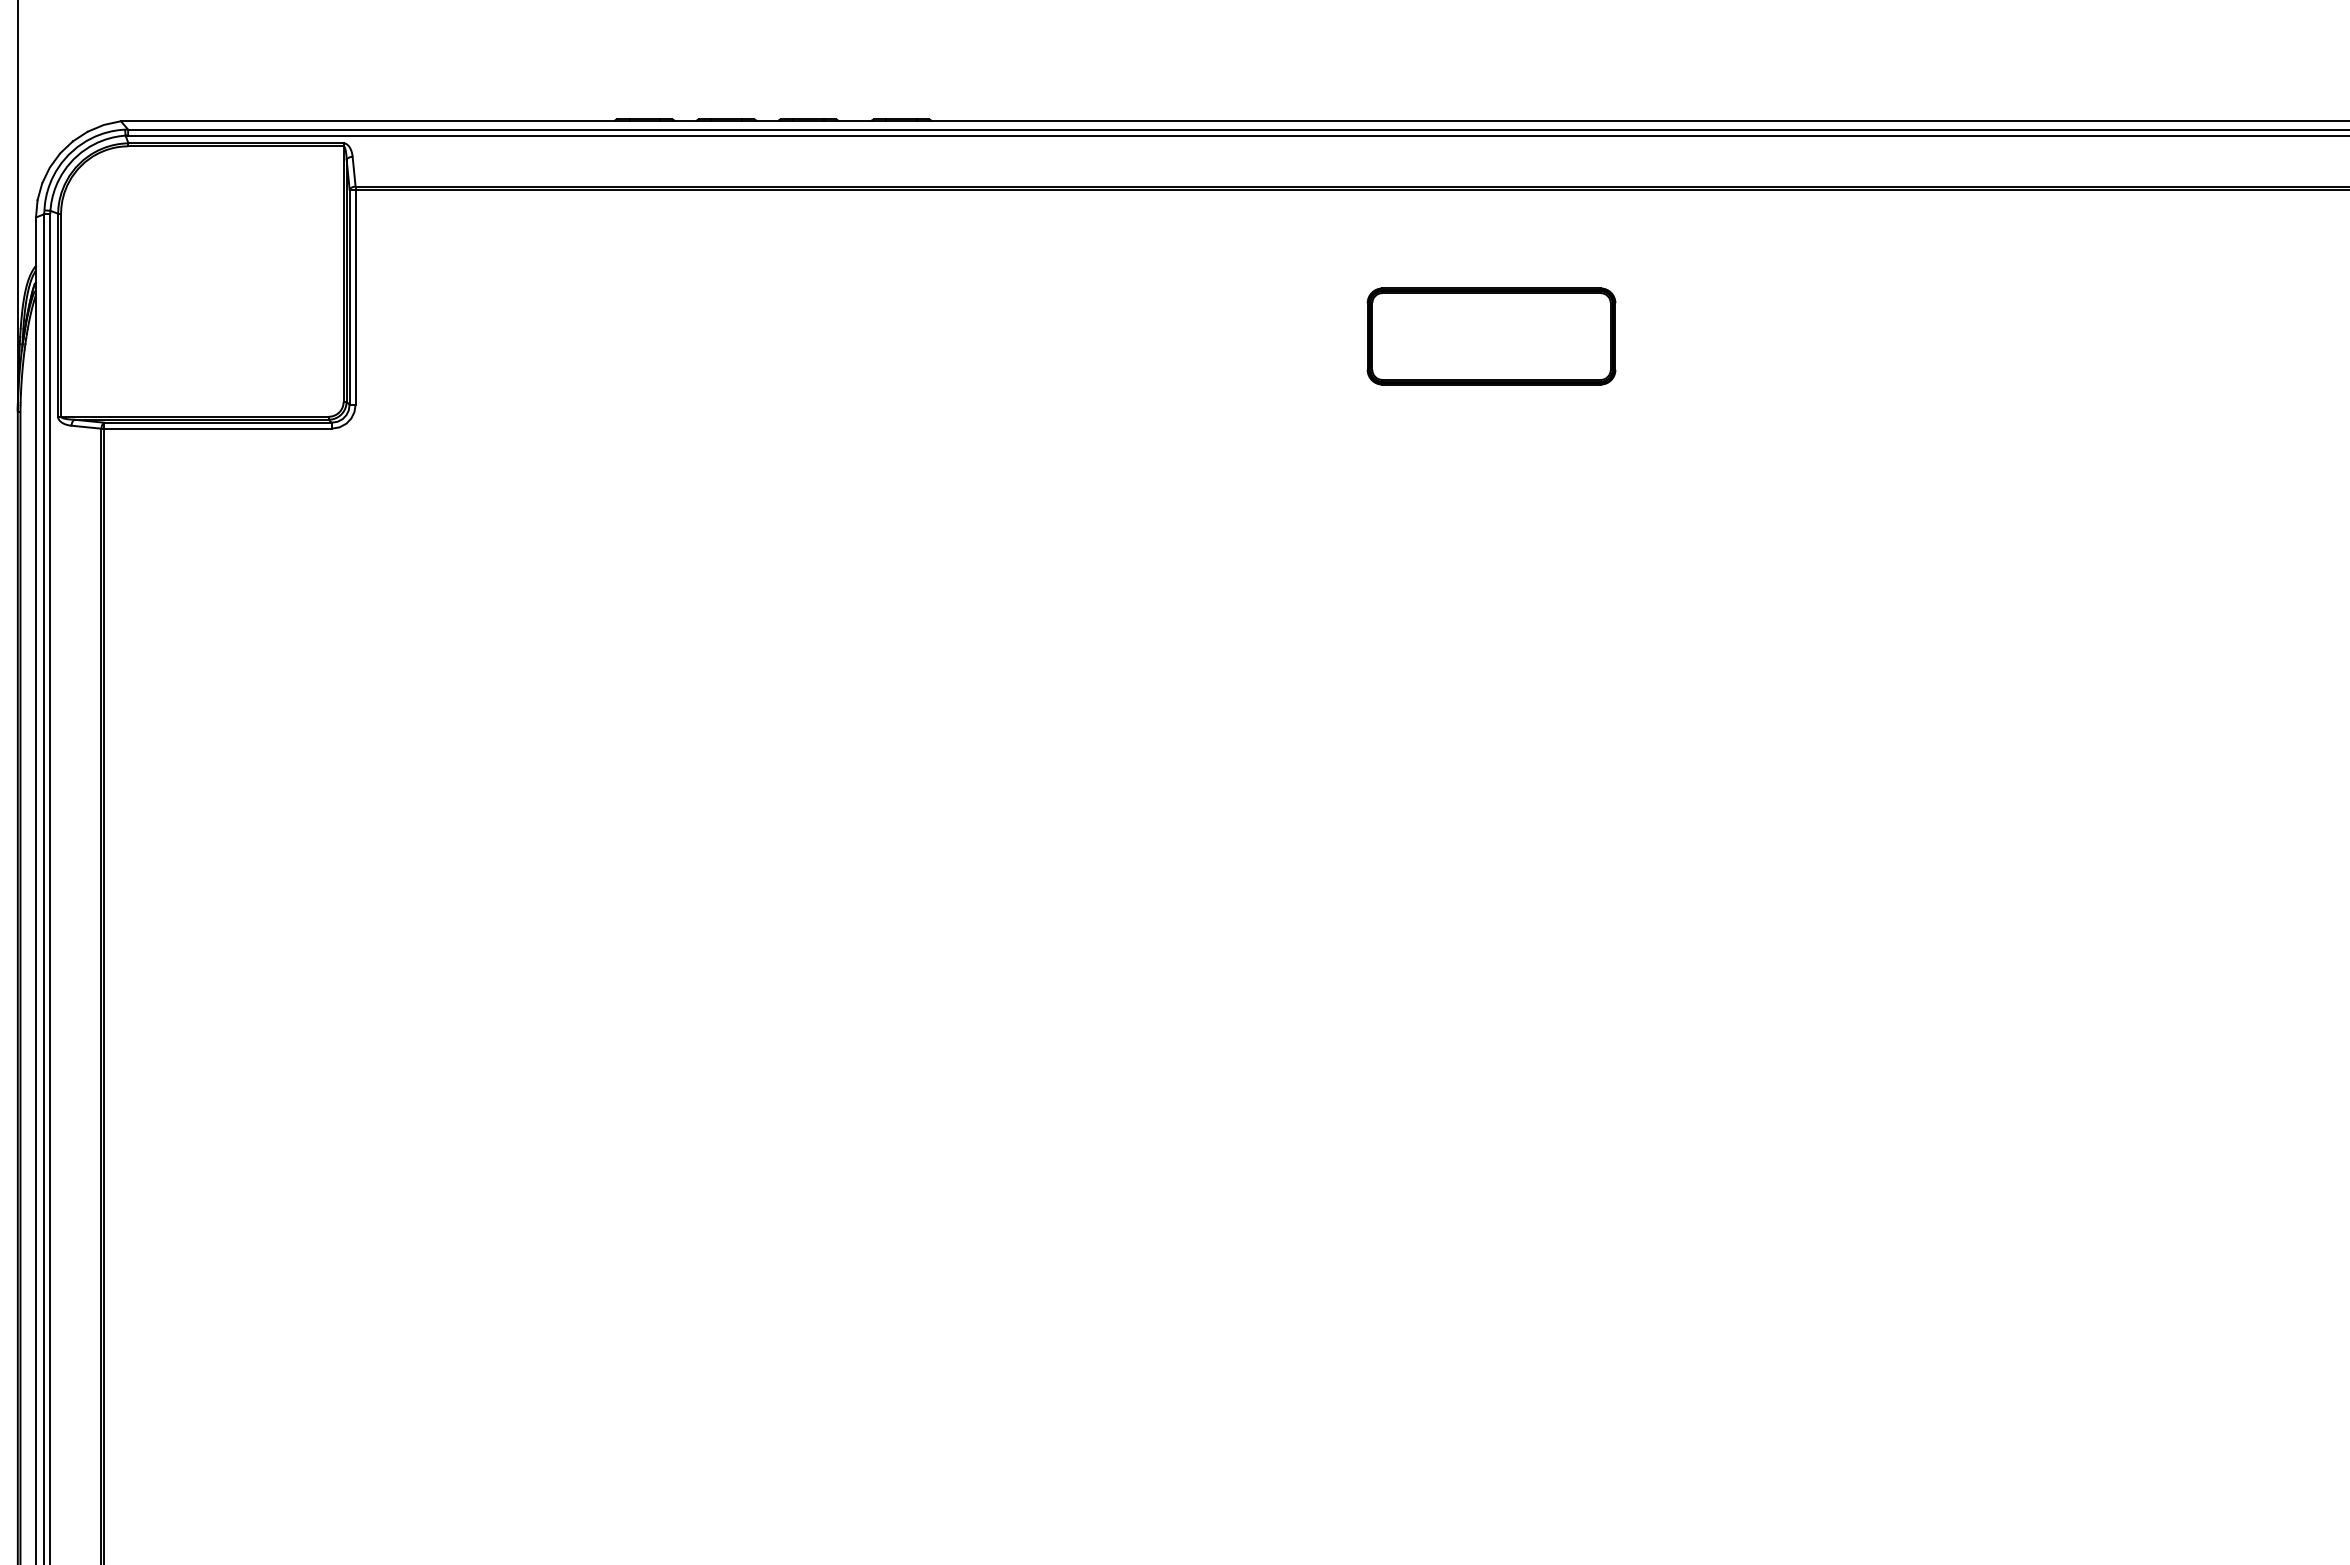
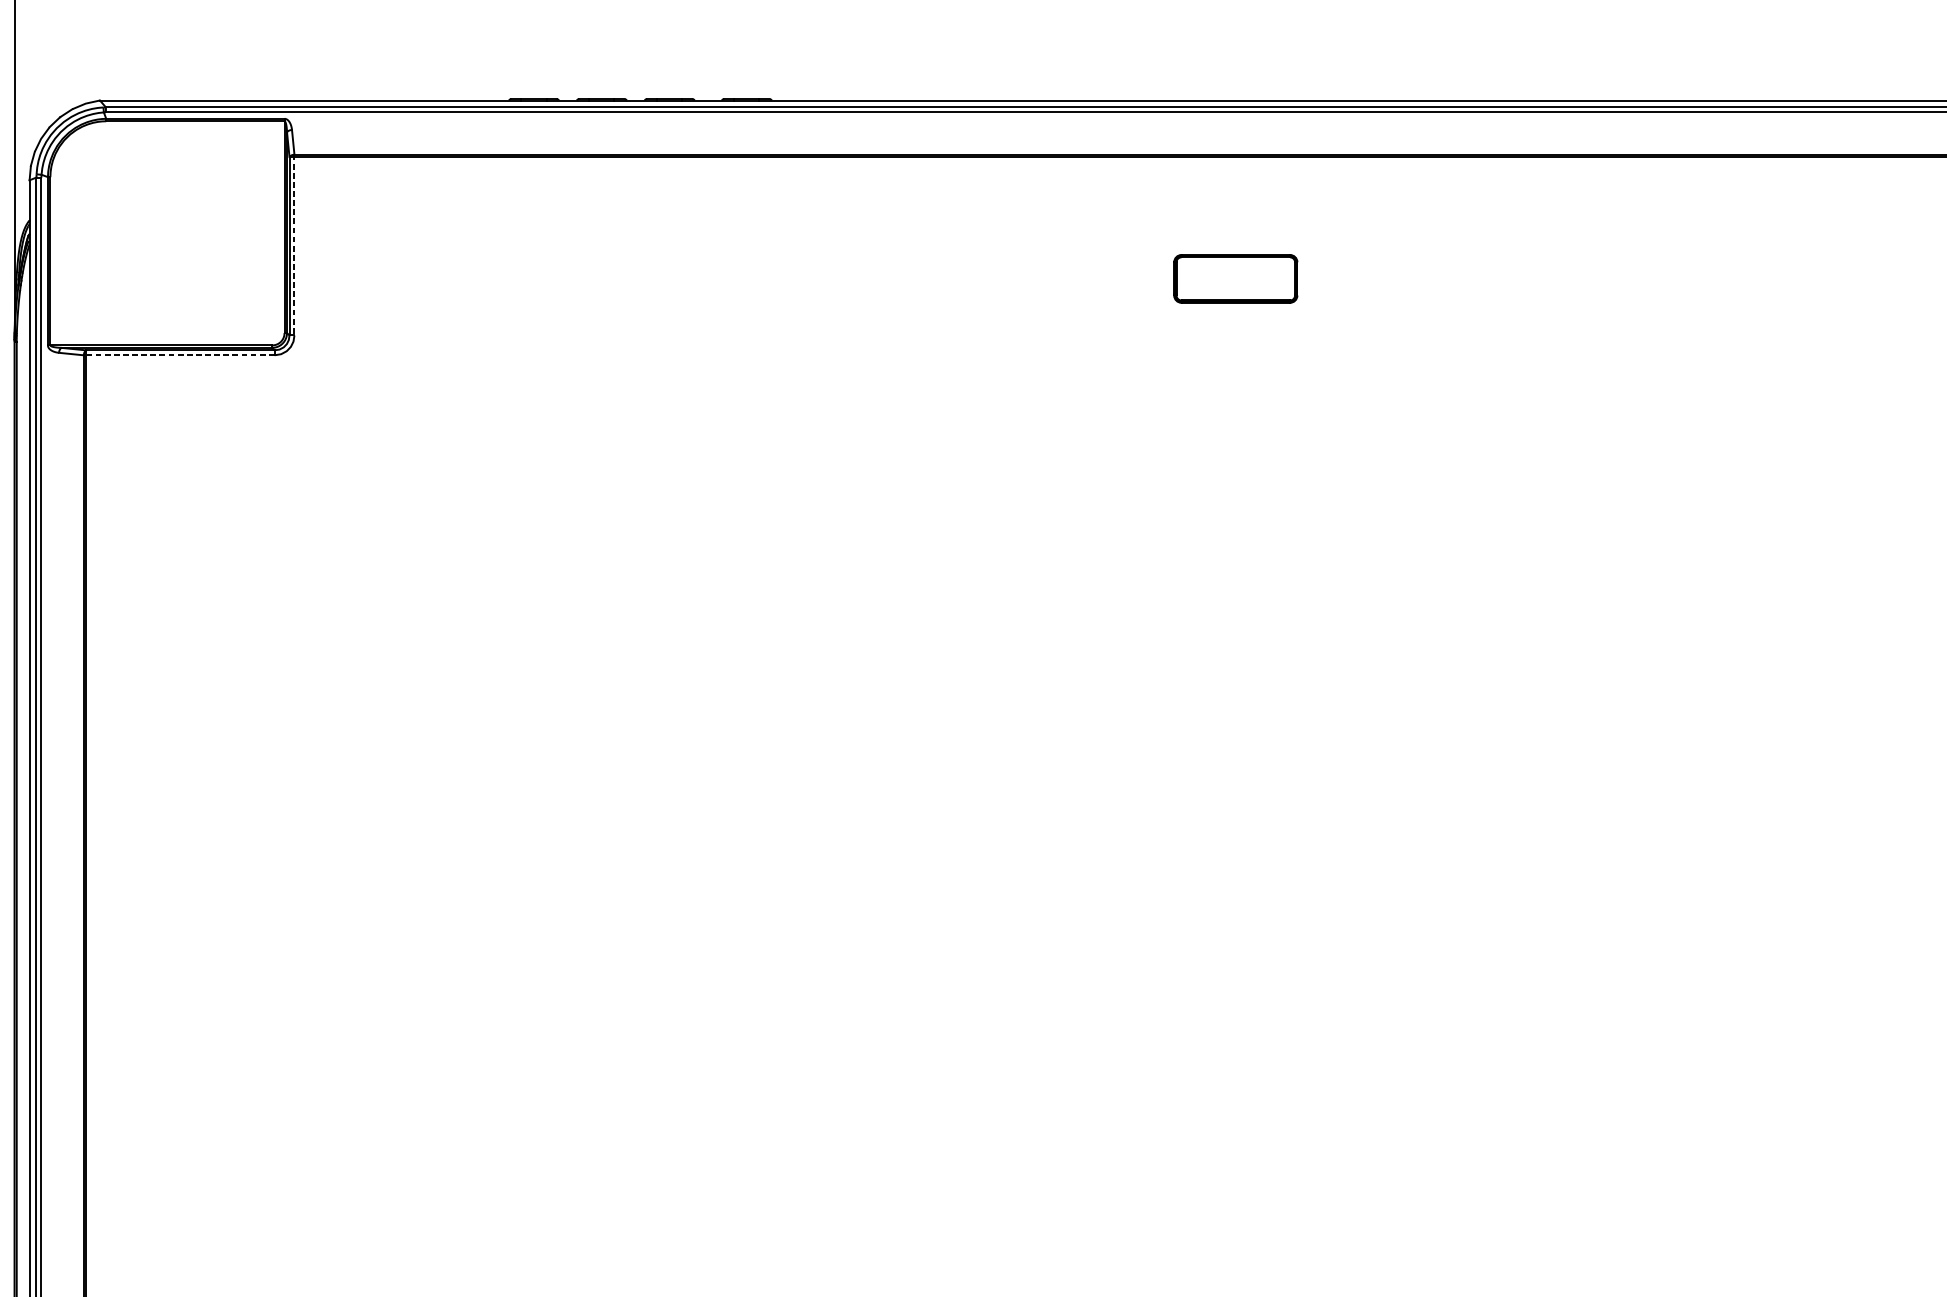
line: (355, 296) -> (294, 245), solid -> dashed
part: (1491, 336) -> (1235, 278), size x0.6
line: (216, 428) -> (179, 355), solid -> dashed

